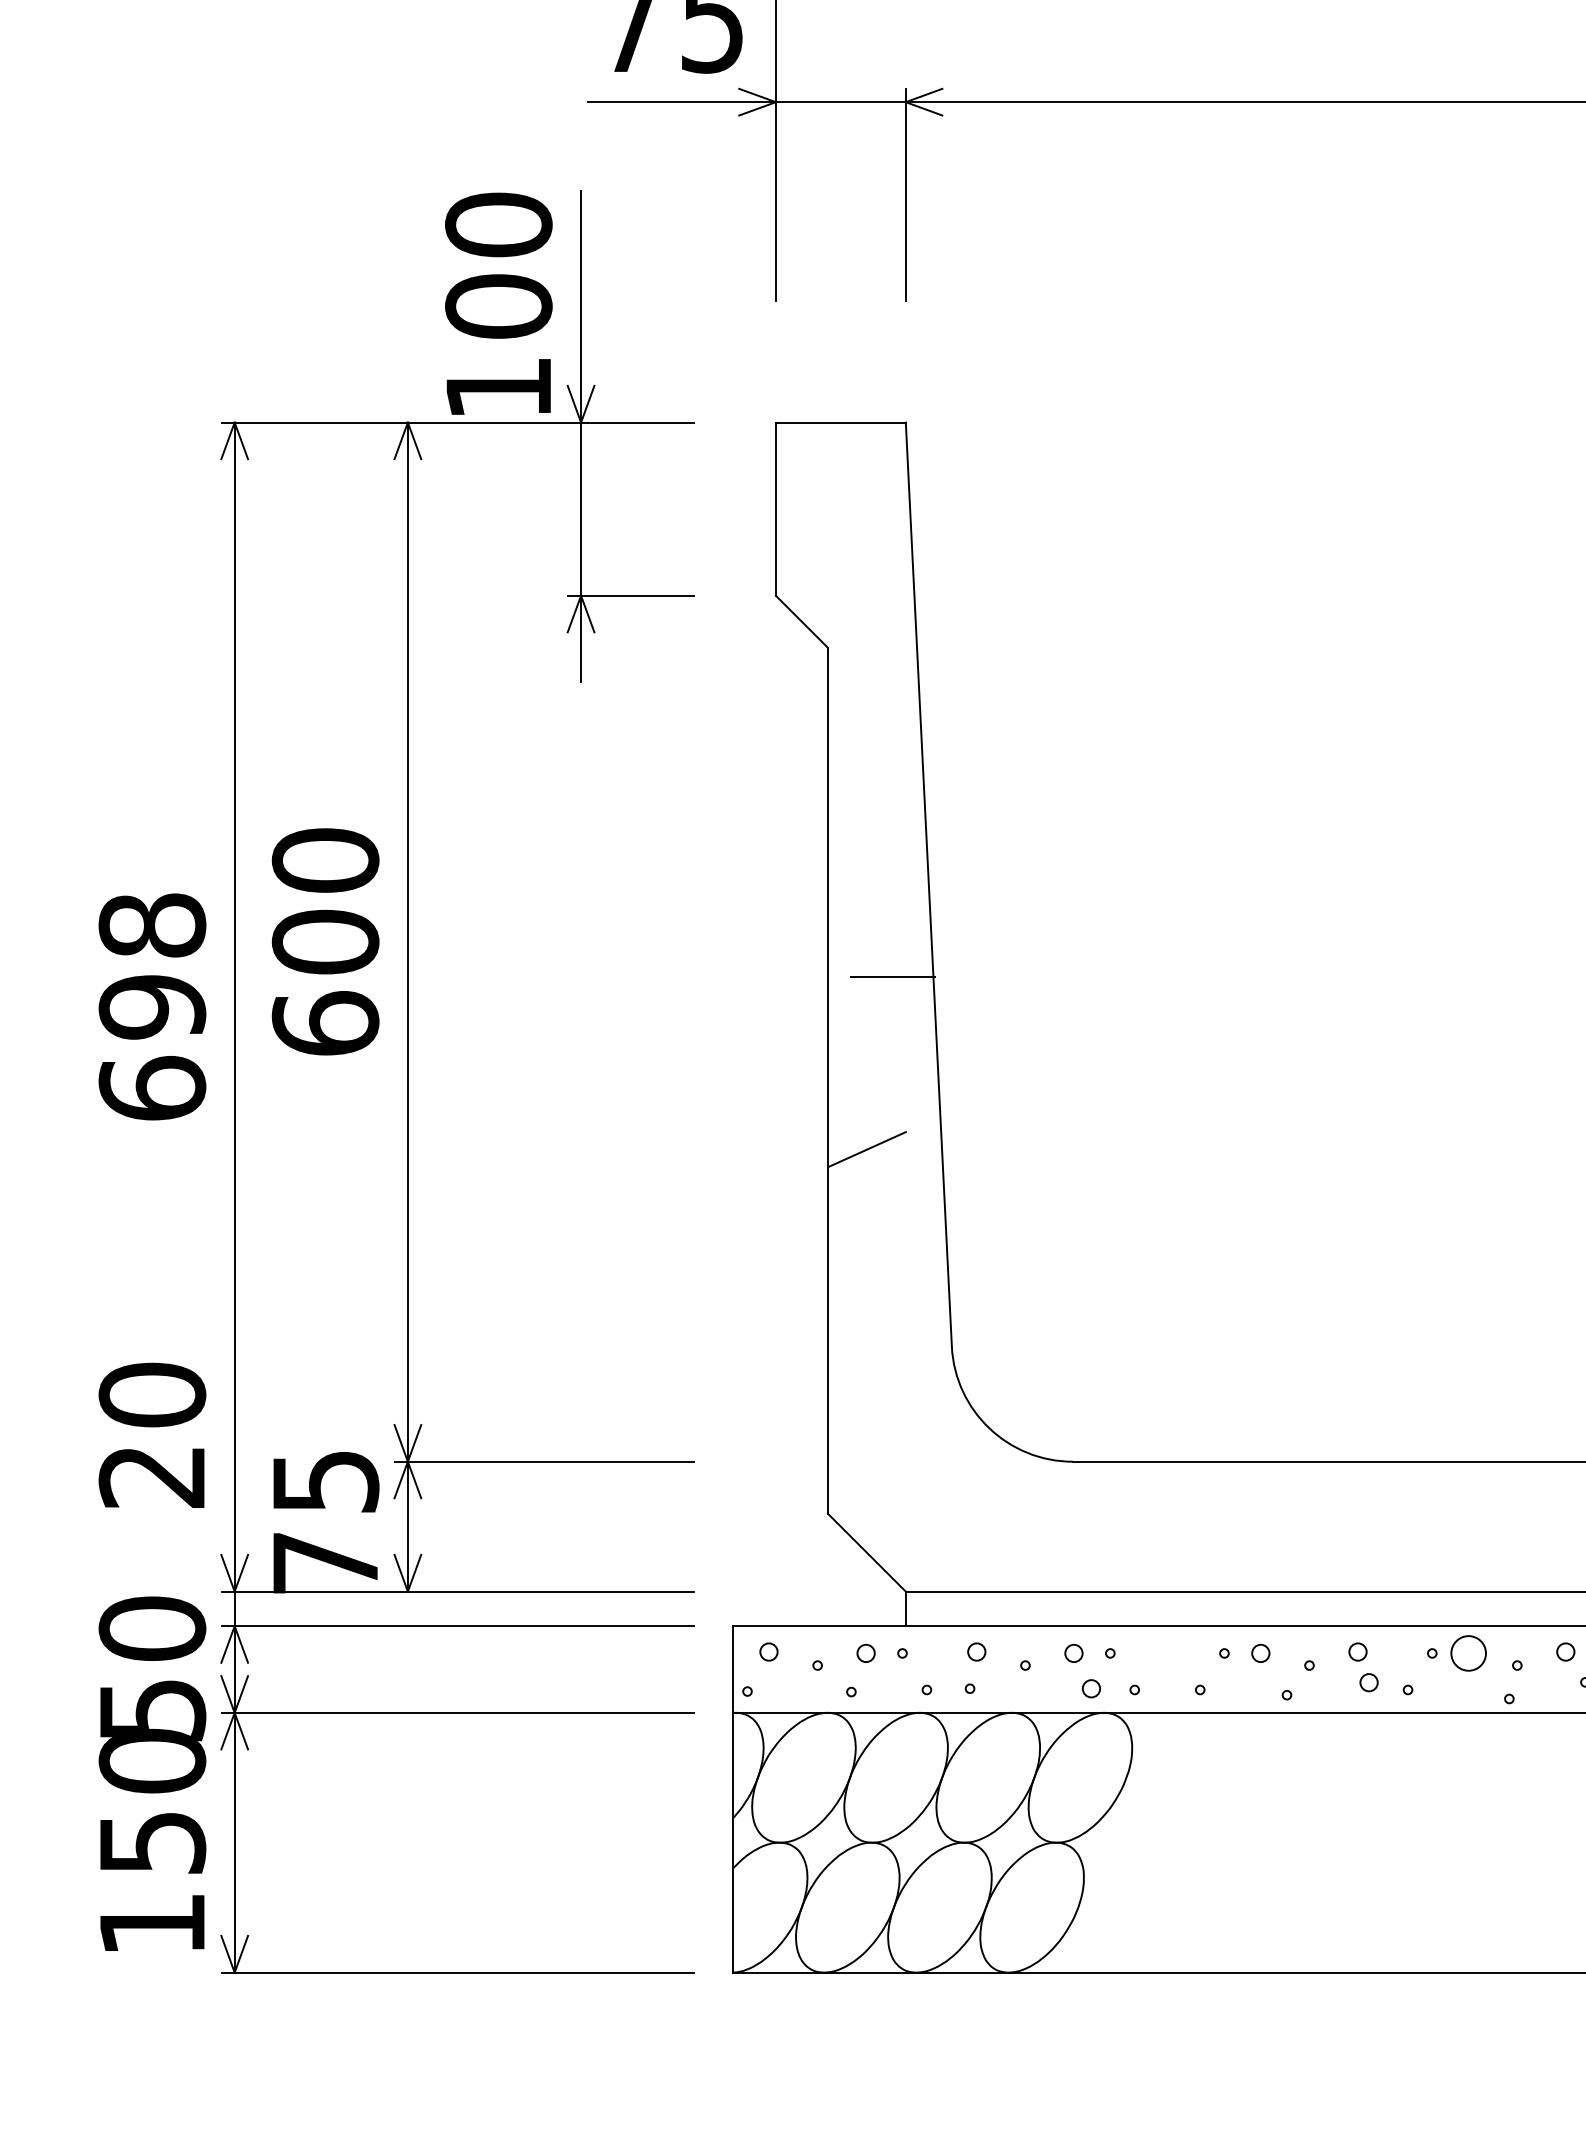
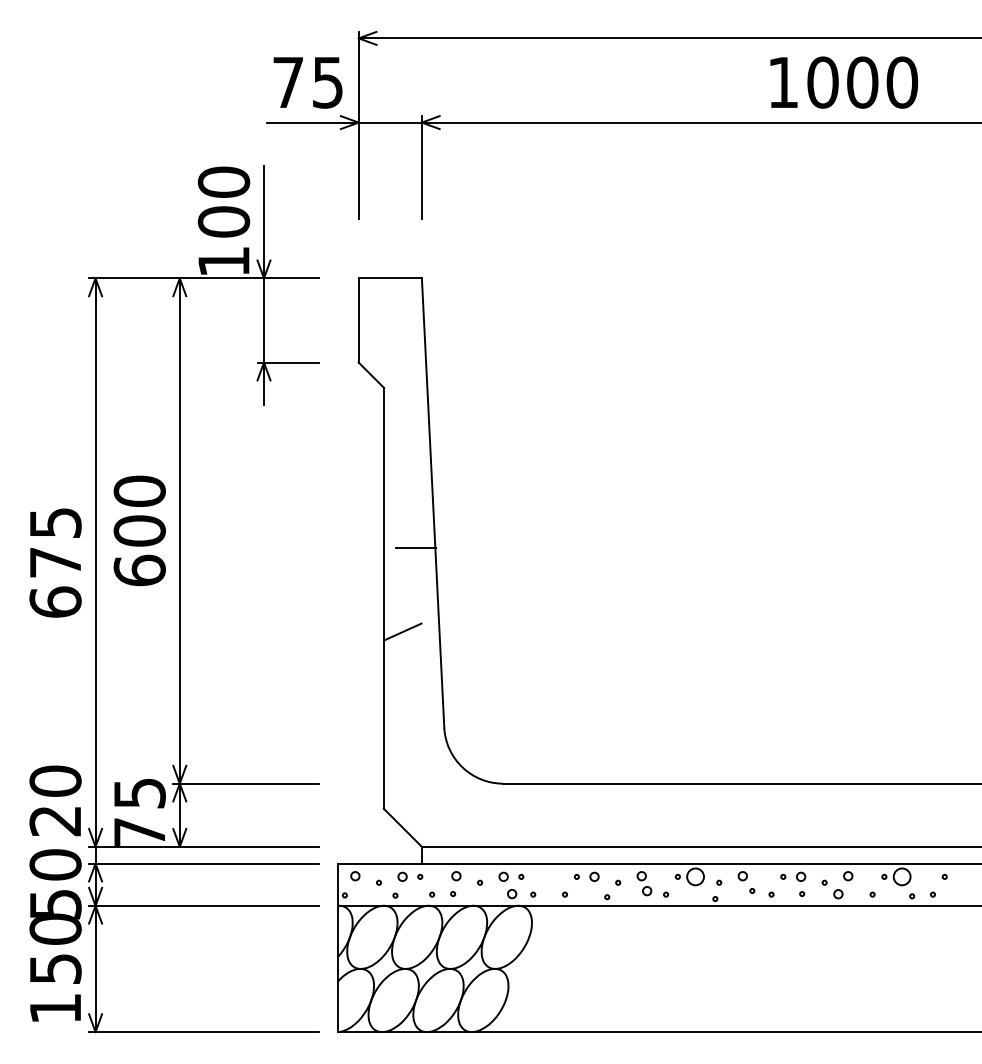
text: (152, 965) -> (55, 542), 698 -> 675
text: (152, 1434) -> (55, 800), moved

